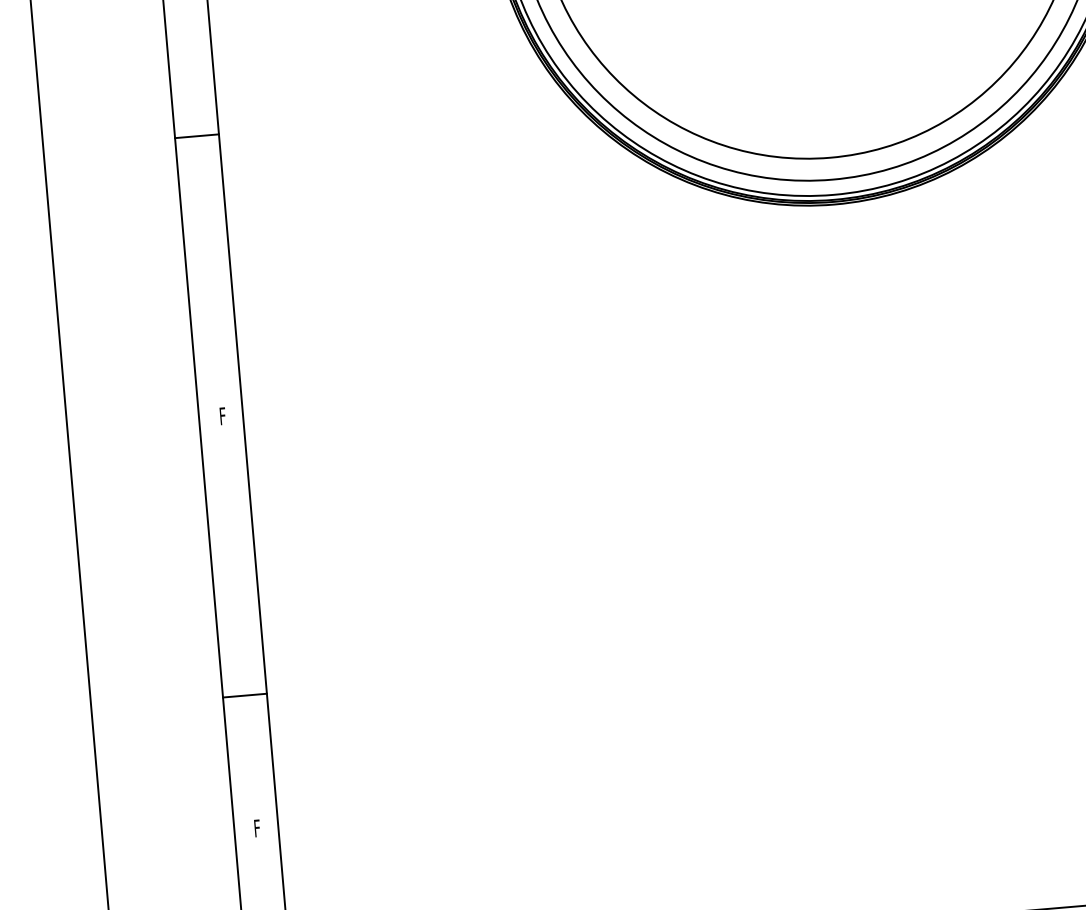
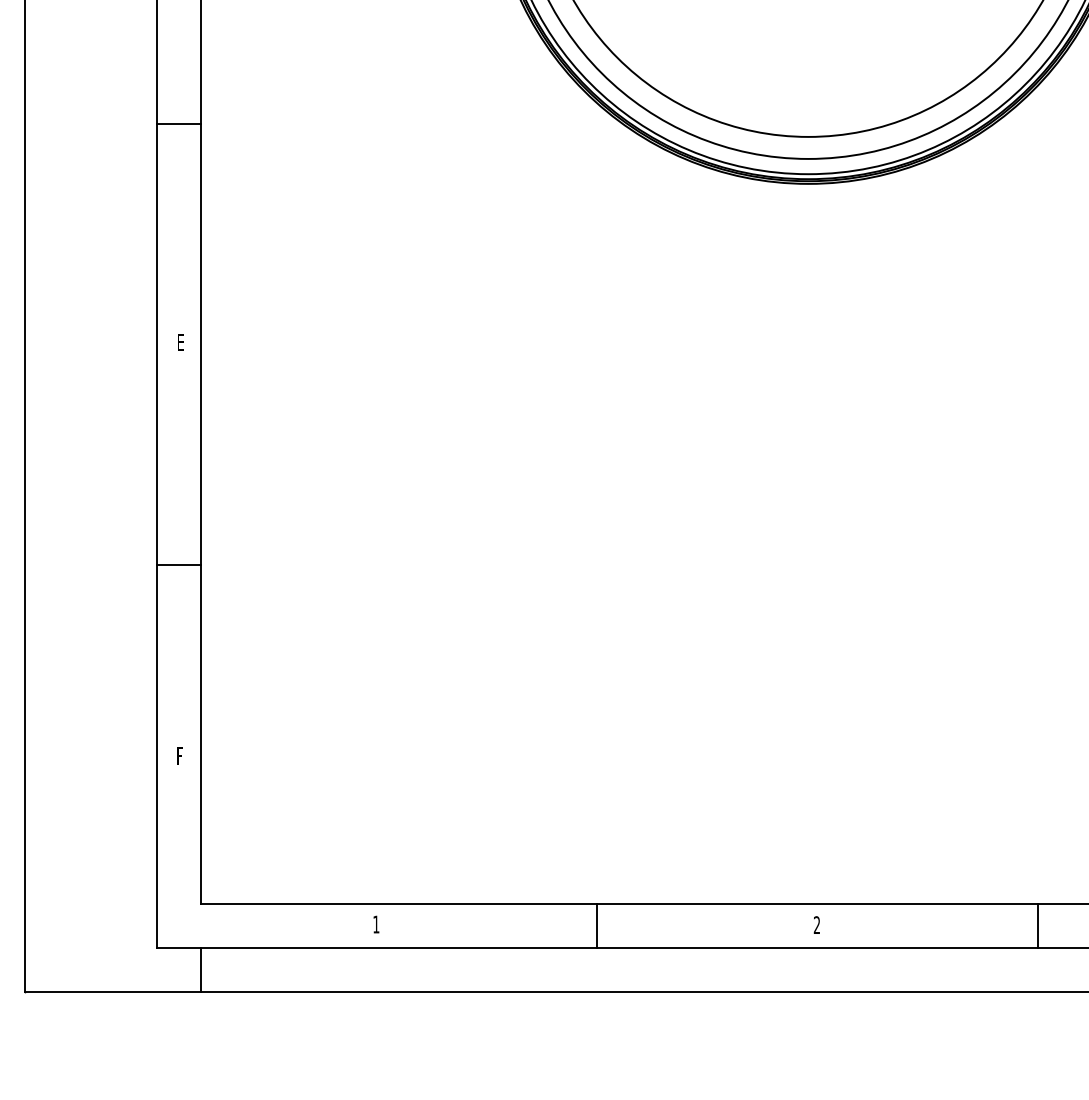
line: (197, 136) -> (179, 124), moved
text: (223, 417) -> (181, 343), F -> E
line: (245, 695) -> (179, 564), moved

